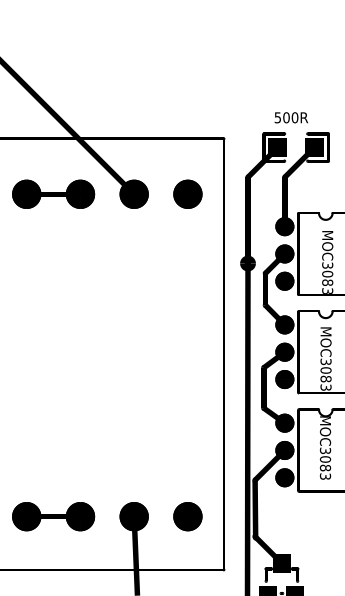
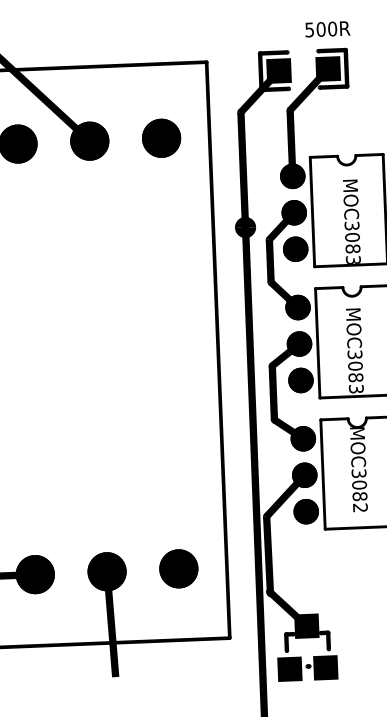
text: (290, 117) -> (326, 28), moved
text: (324, 476) -> (359, 507), MOC3083 -> MOC3082

